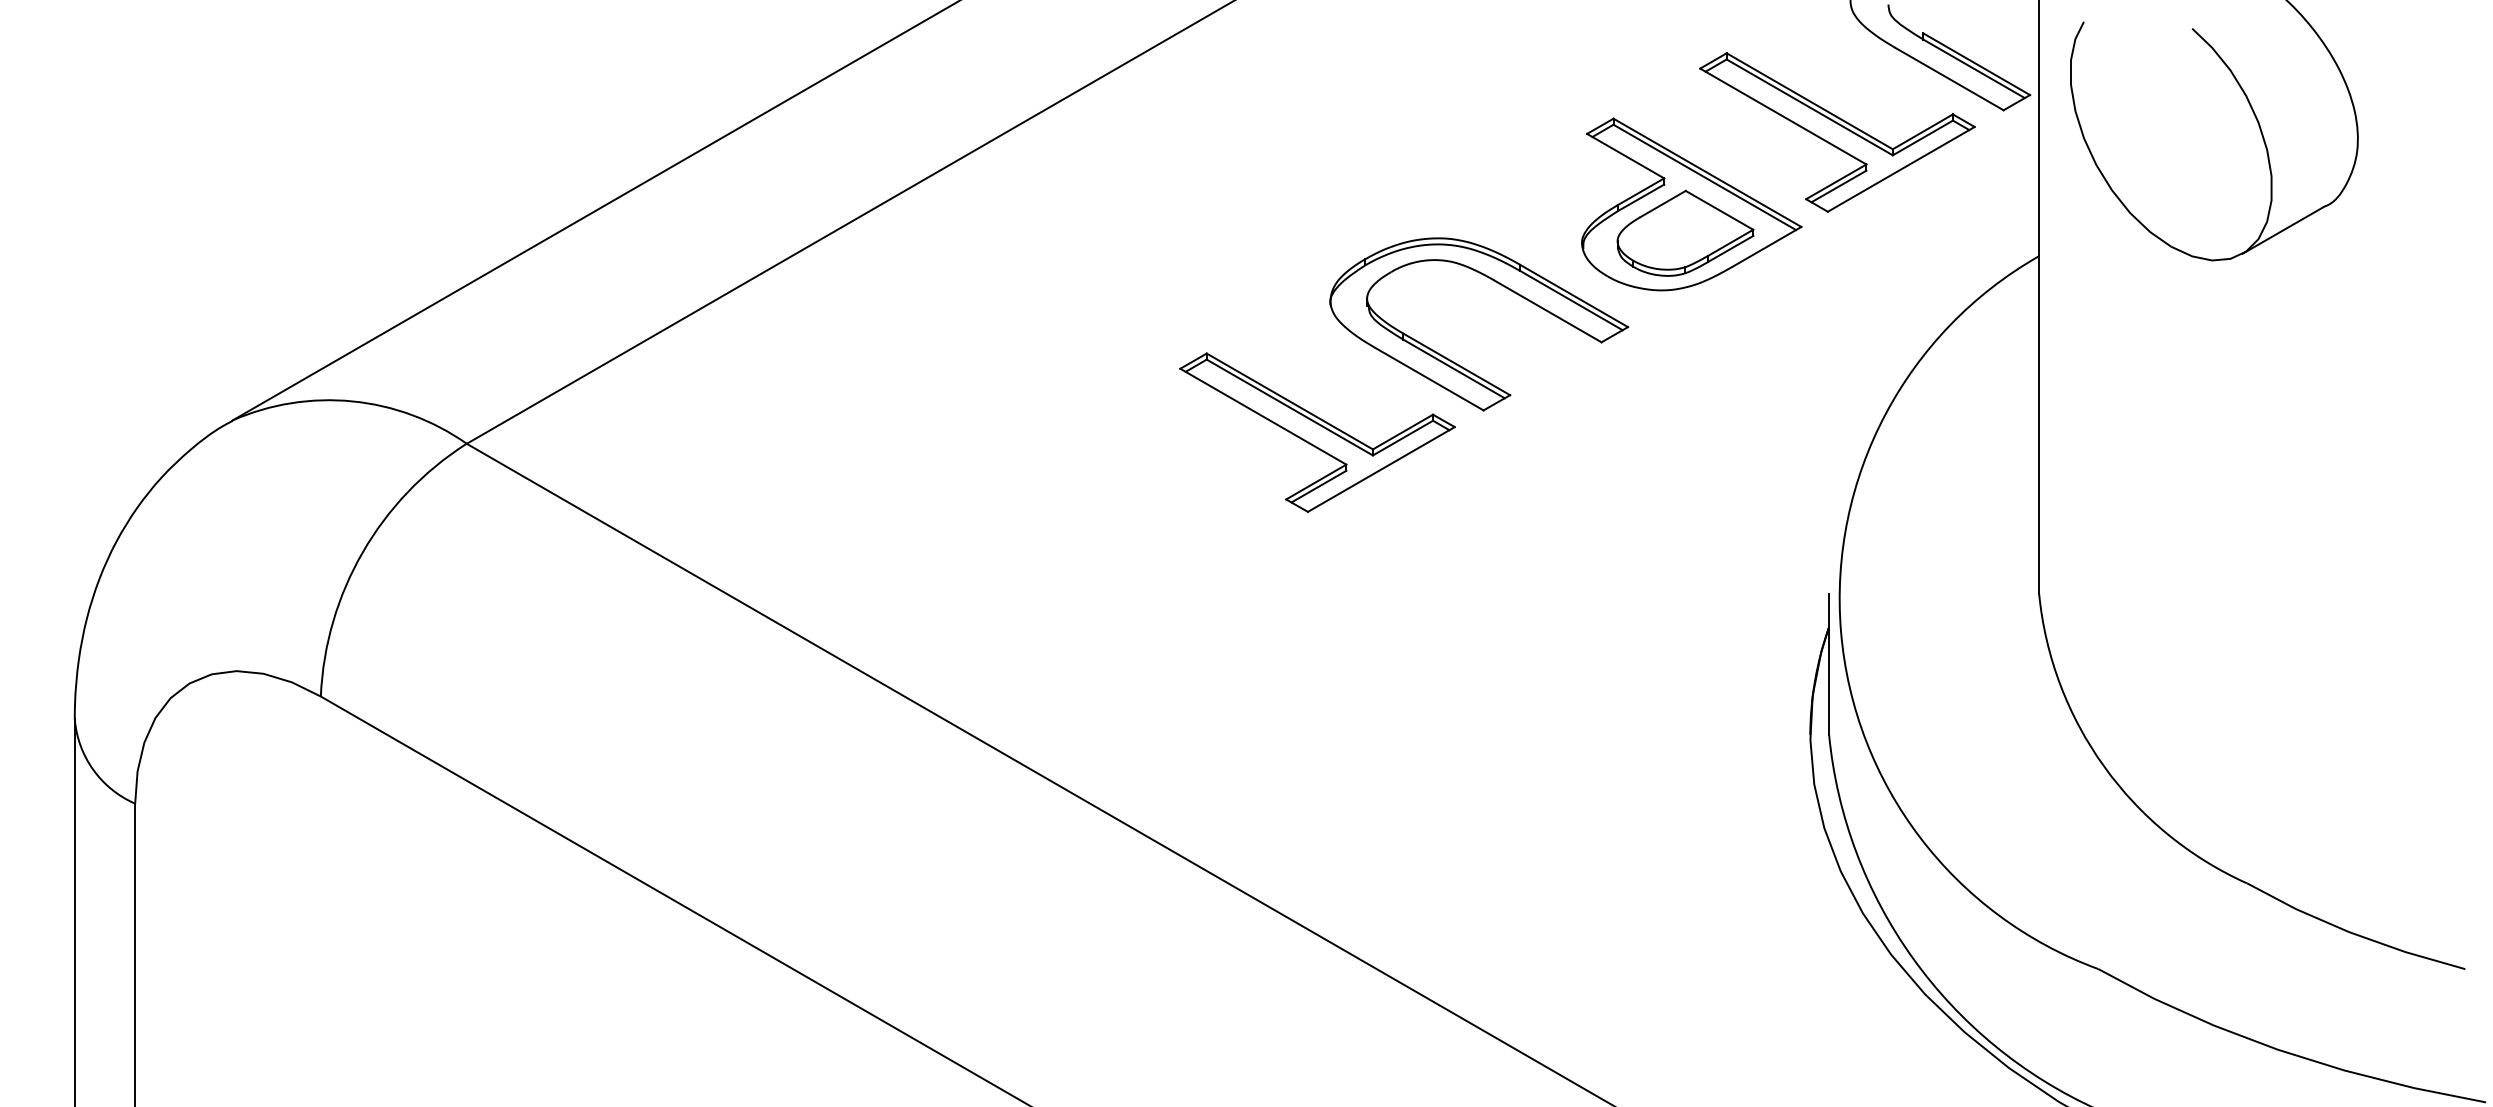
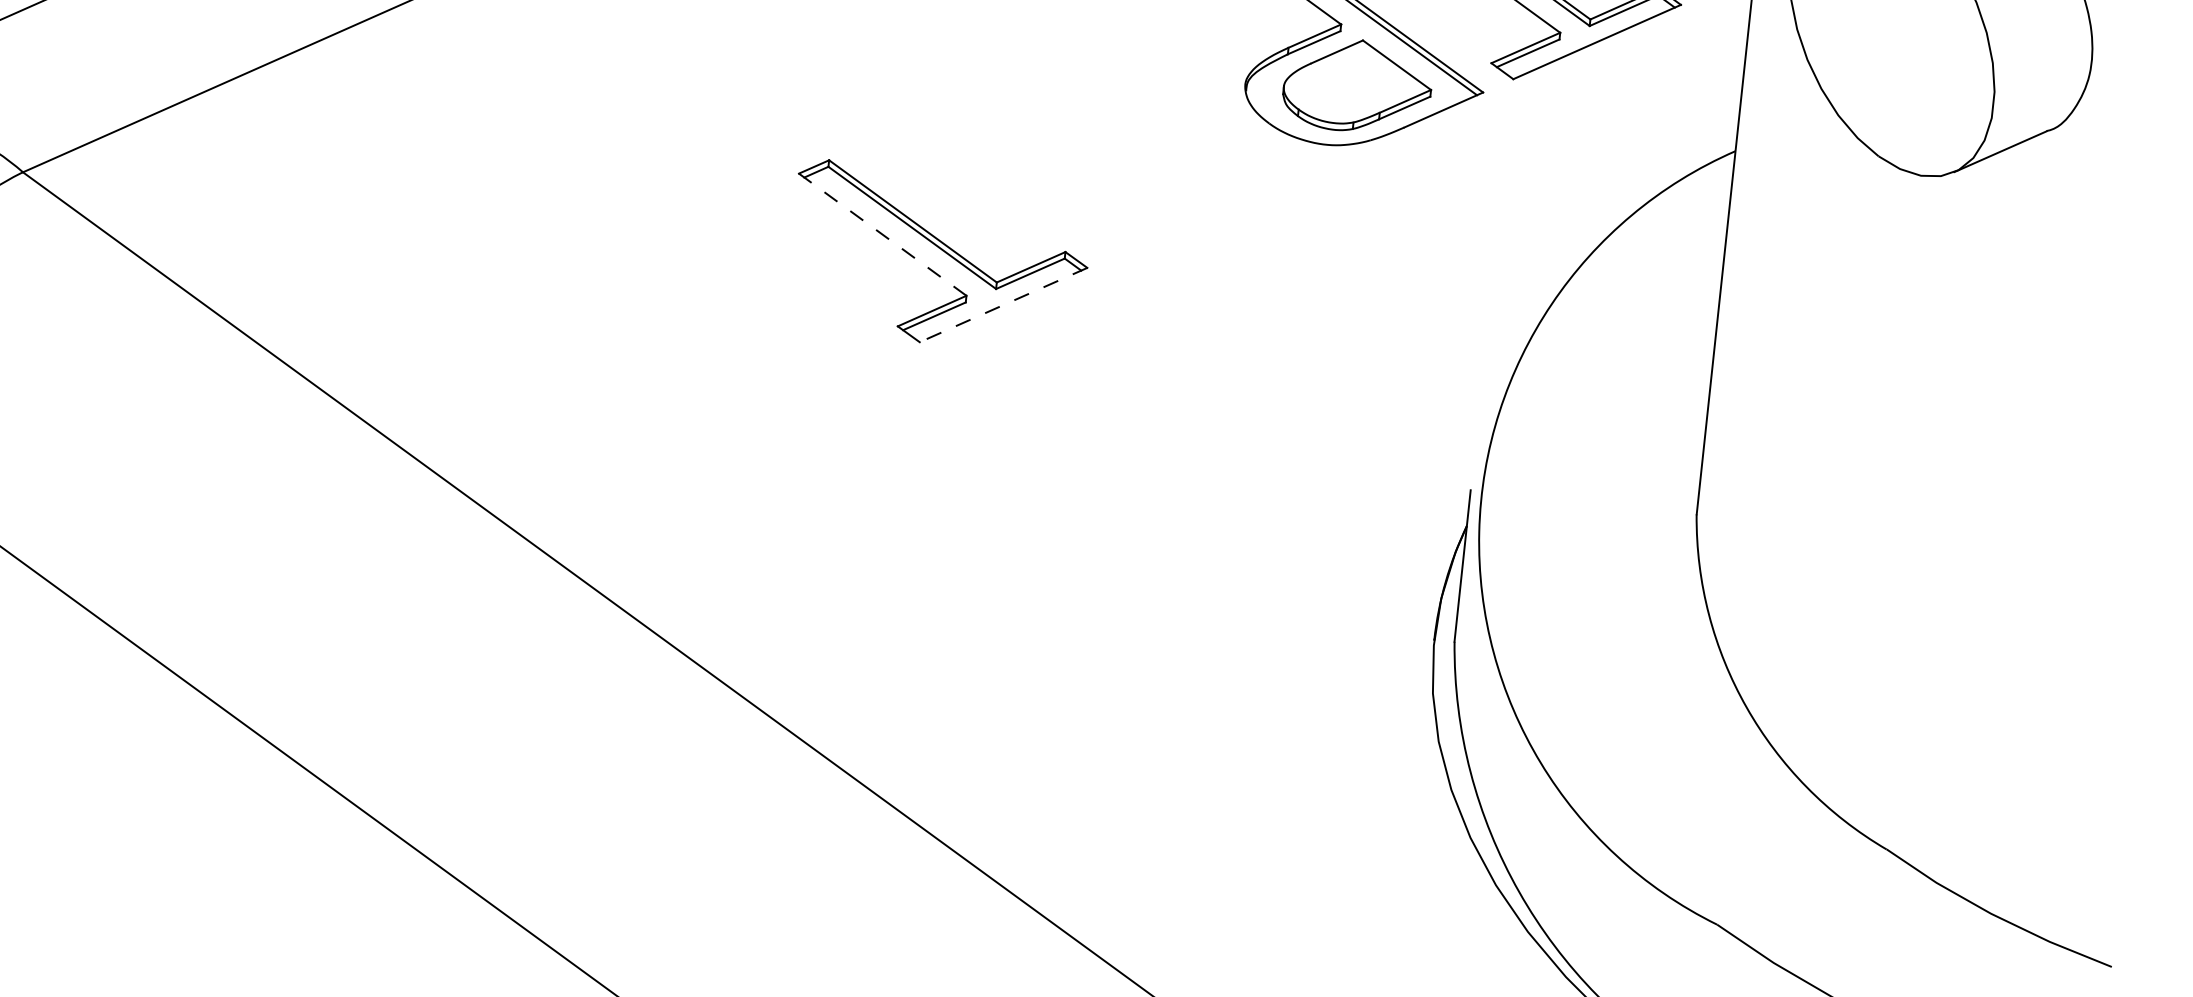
part: (1500, 285) -> (1152, 120), removed
line: (1263, 416) -> (882, 234), solid -> dashed
line: (1381, 469) -> (1003, 305), solid -> dashed

